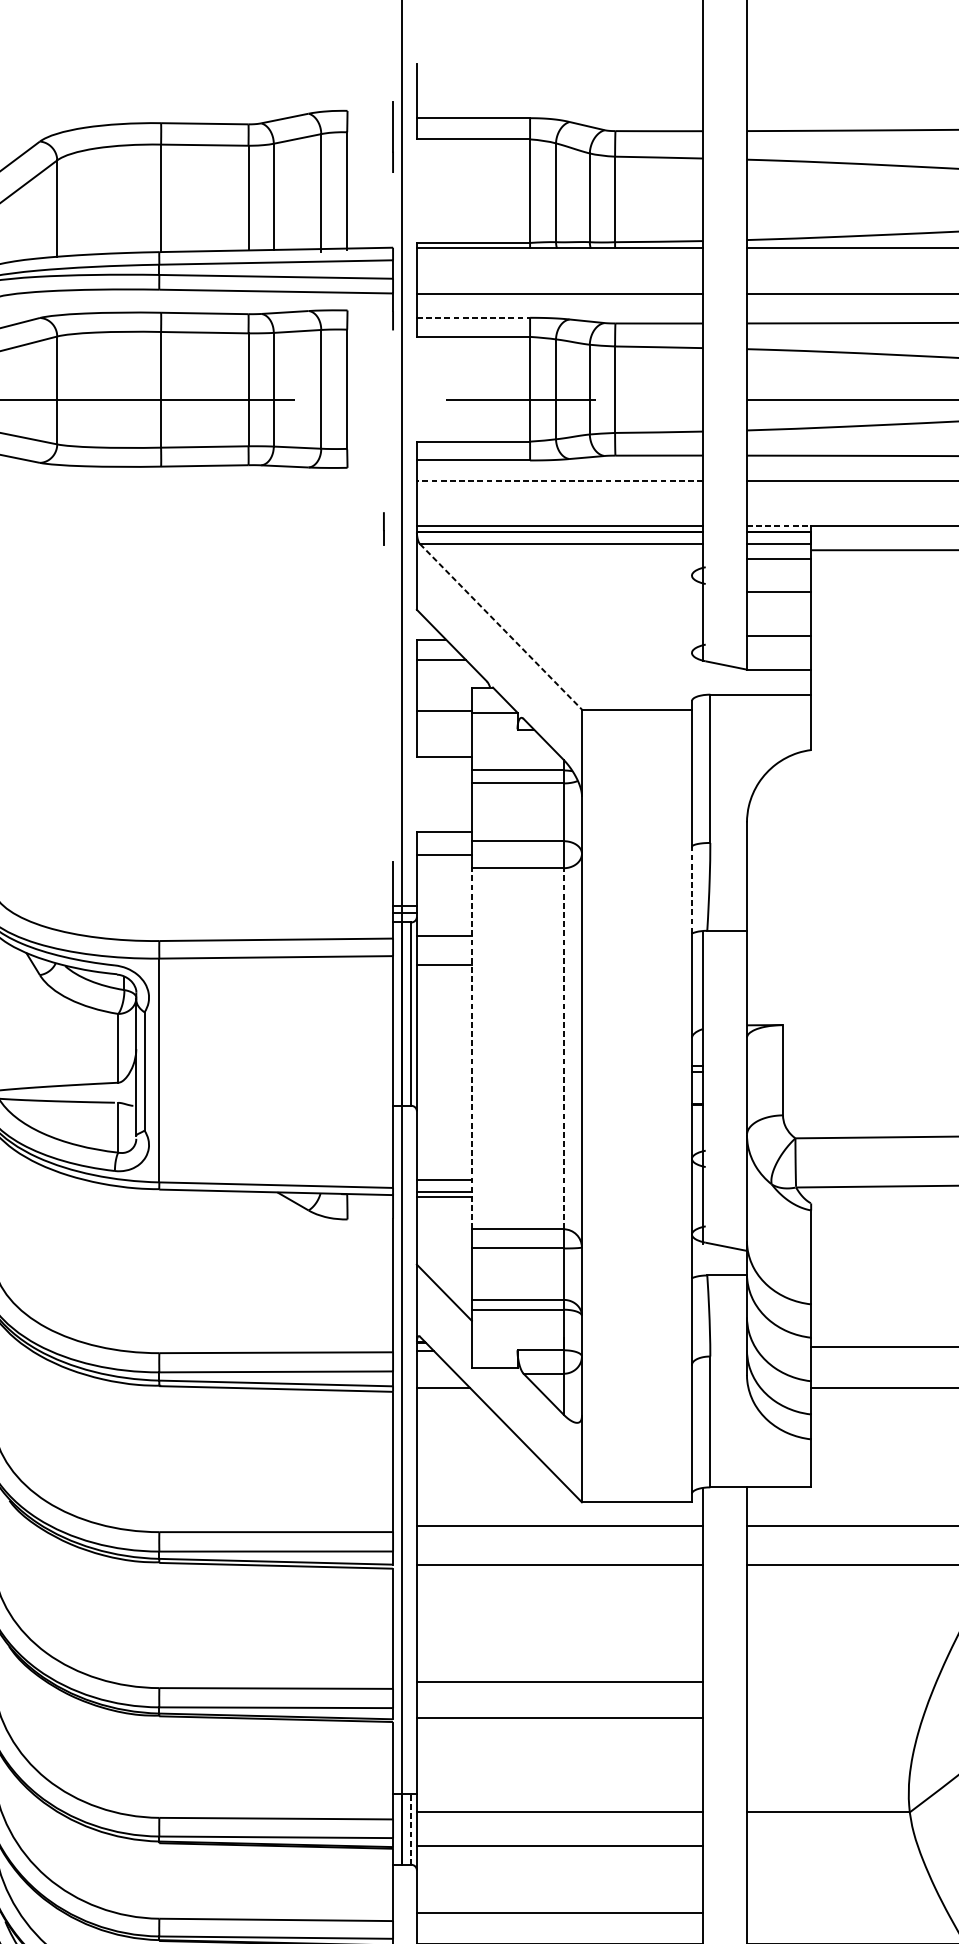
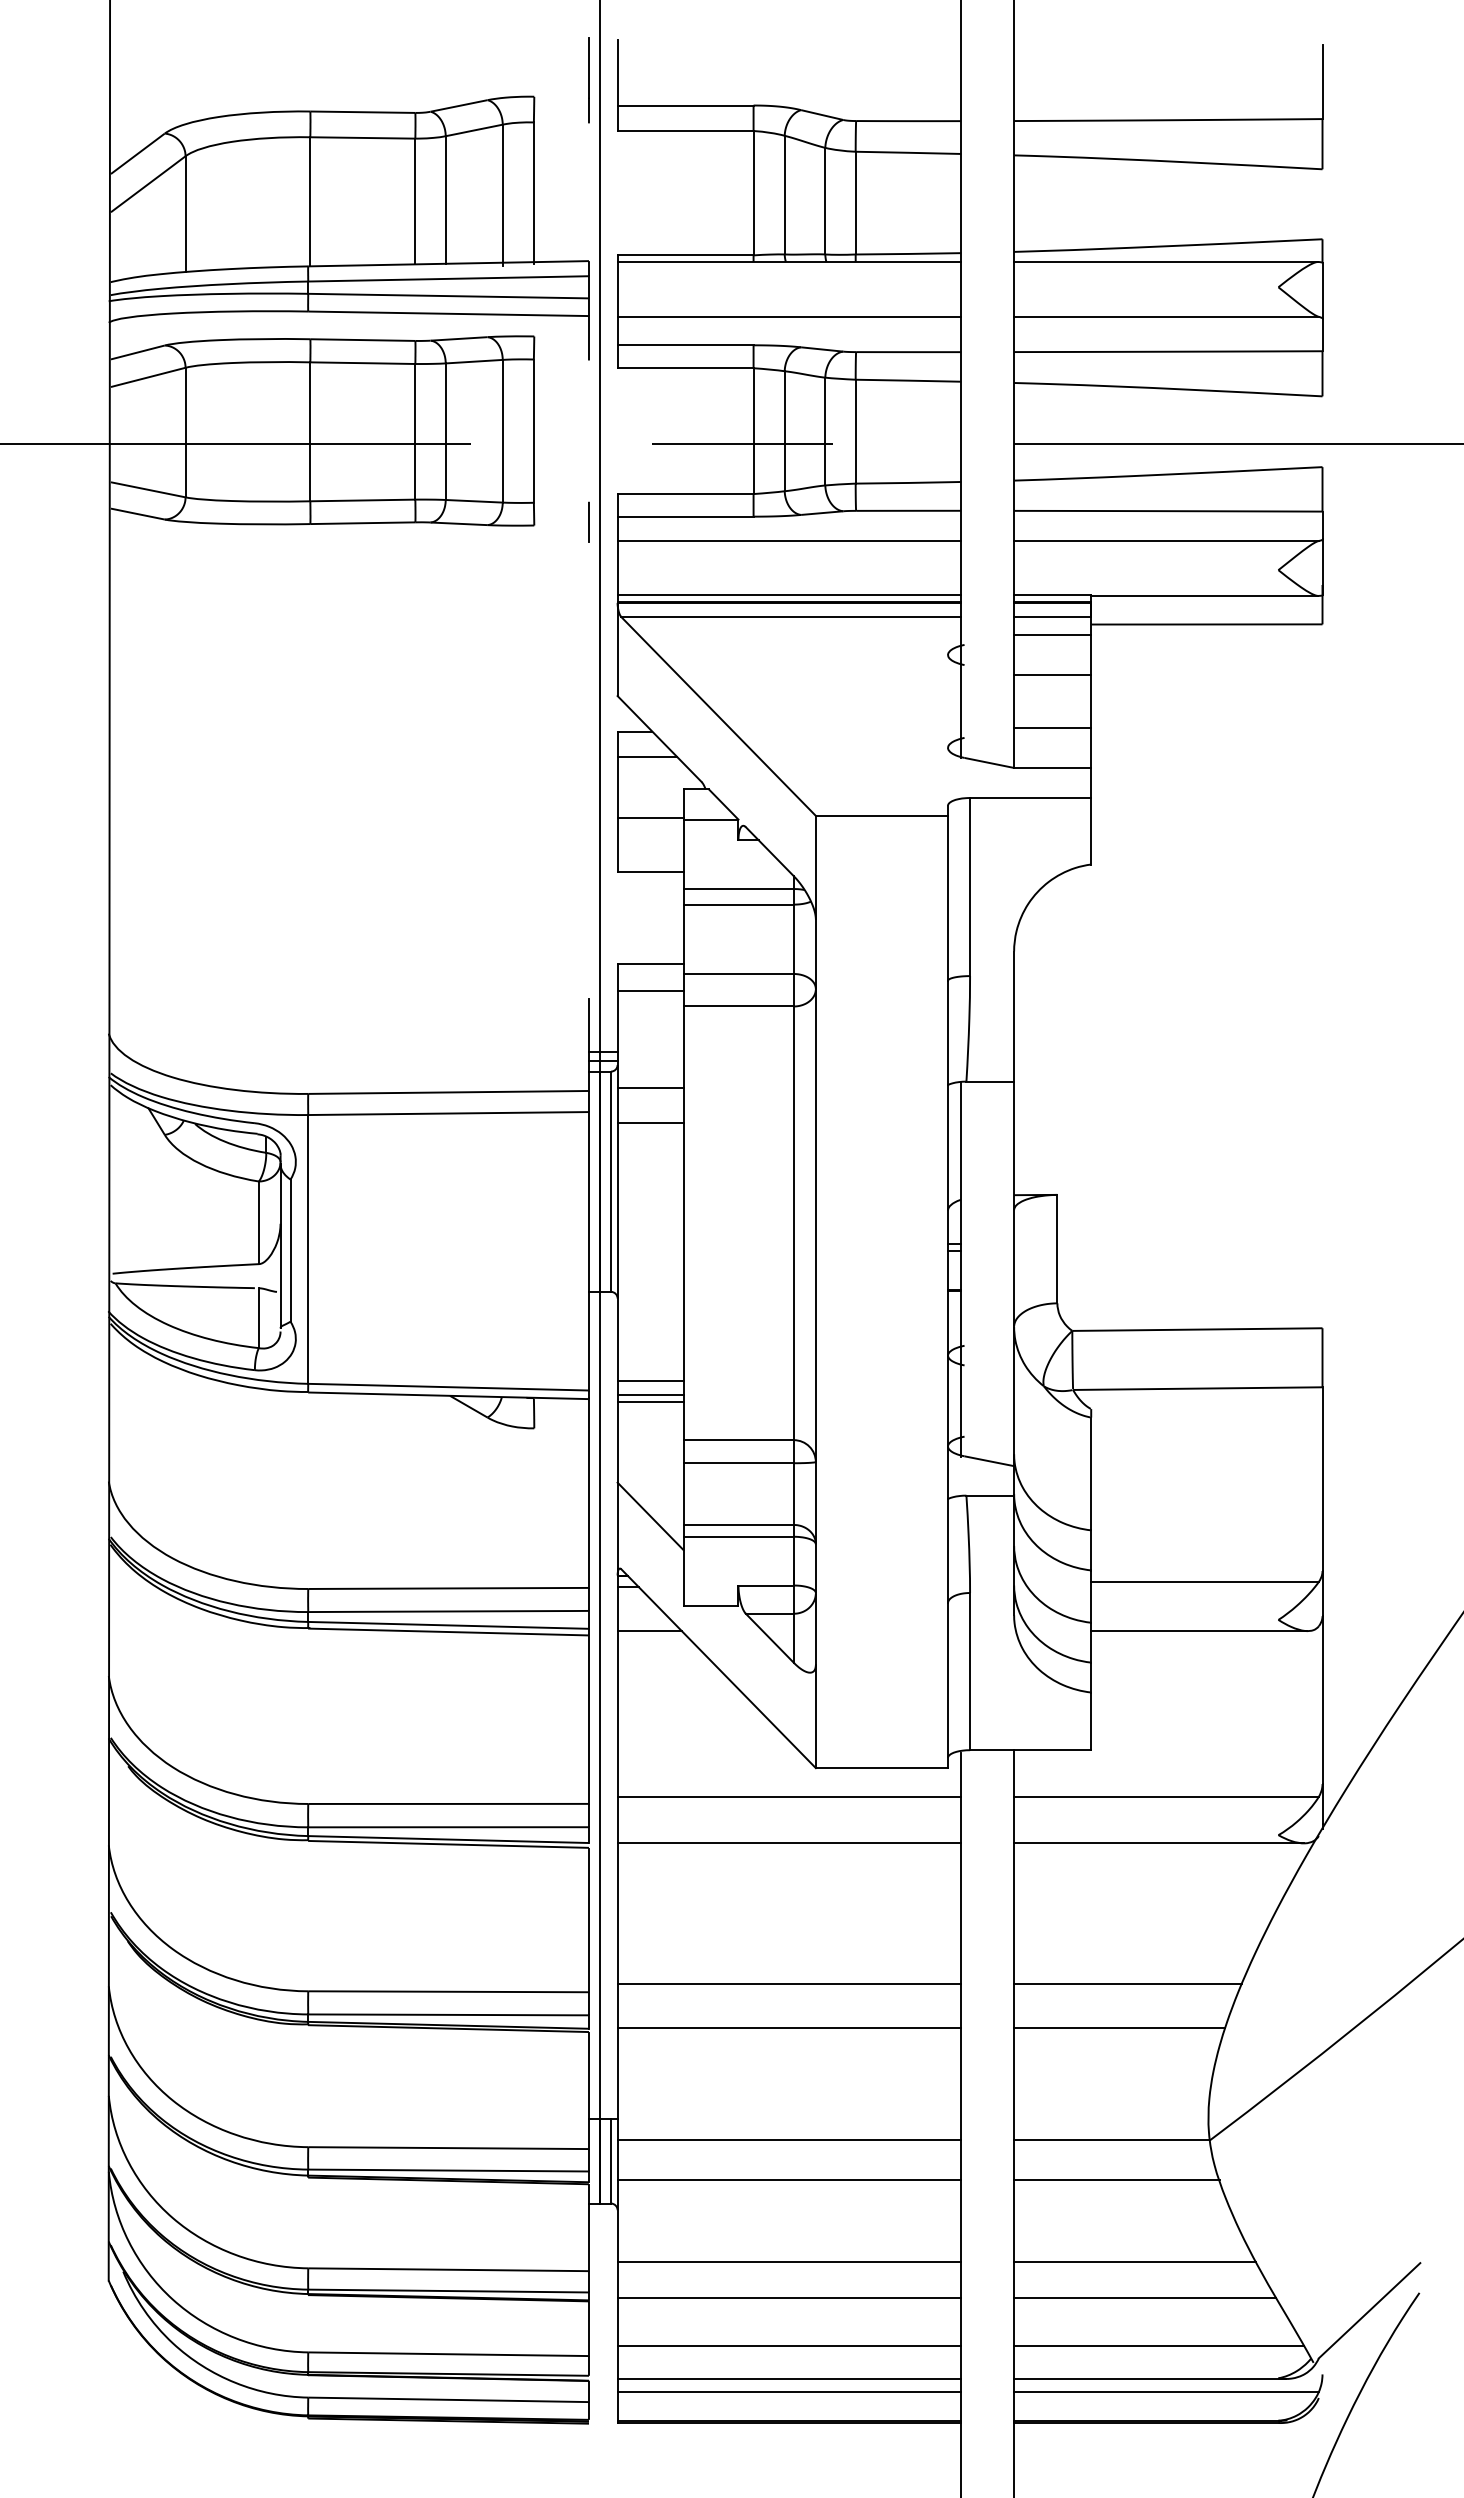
line: (392, 137) -> (588, 80), moved
line: (473, 317) -> (685, 345), dashed -> solid
line: (559, 481) -> (789, 541), dashed -> solid
line: (778, 526) -> (1052, 595), dashed -> solid
line: (383, 528) -> (588, 521), moved
line: (500, 626) -> (718, 716), dashed -> solid
line: (692, 889) -> (948, 1032), dashed -> solid
line: (471, 1048) -> (683, 1223), dashed -> solid
line: (563, 1048) -> (793, 1223), dashed -> solid
line: (841, 1682) -> (1127, 1984), added
line: (834, 1718) -> (1119, 2027), added
line: (411, 1829) -> (611, 2161), dashed -> solid
line: (832, 1845) -> (1116, 2180), added
line: (847, 1913) -> (1134, 2261), added

